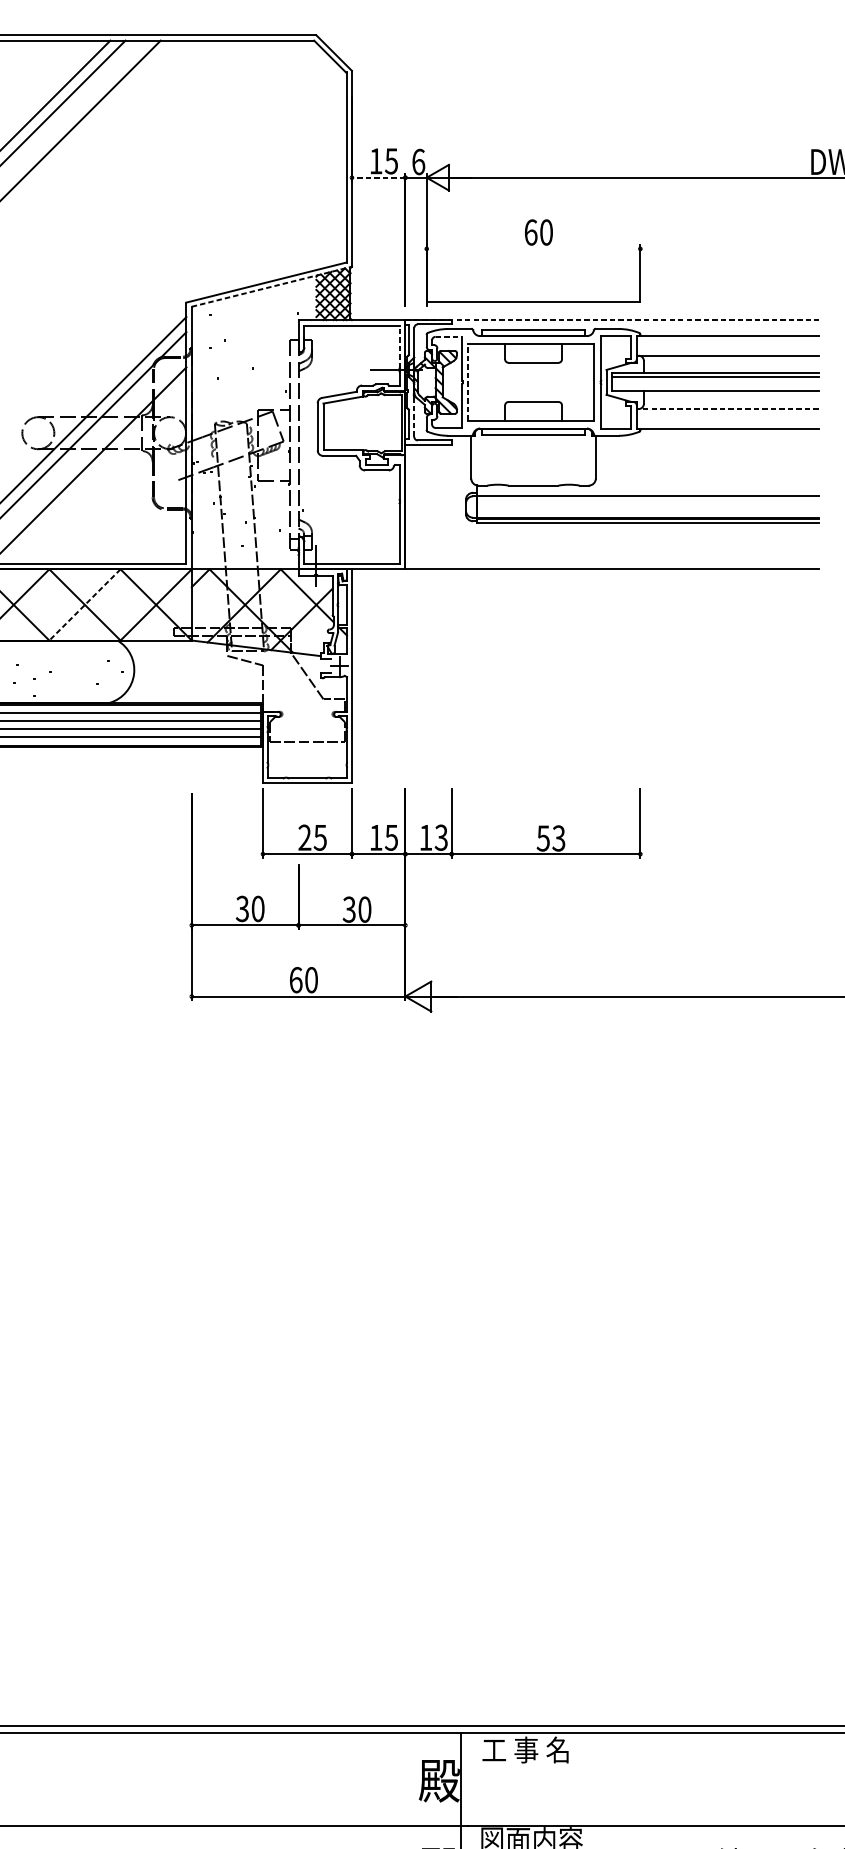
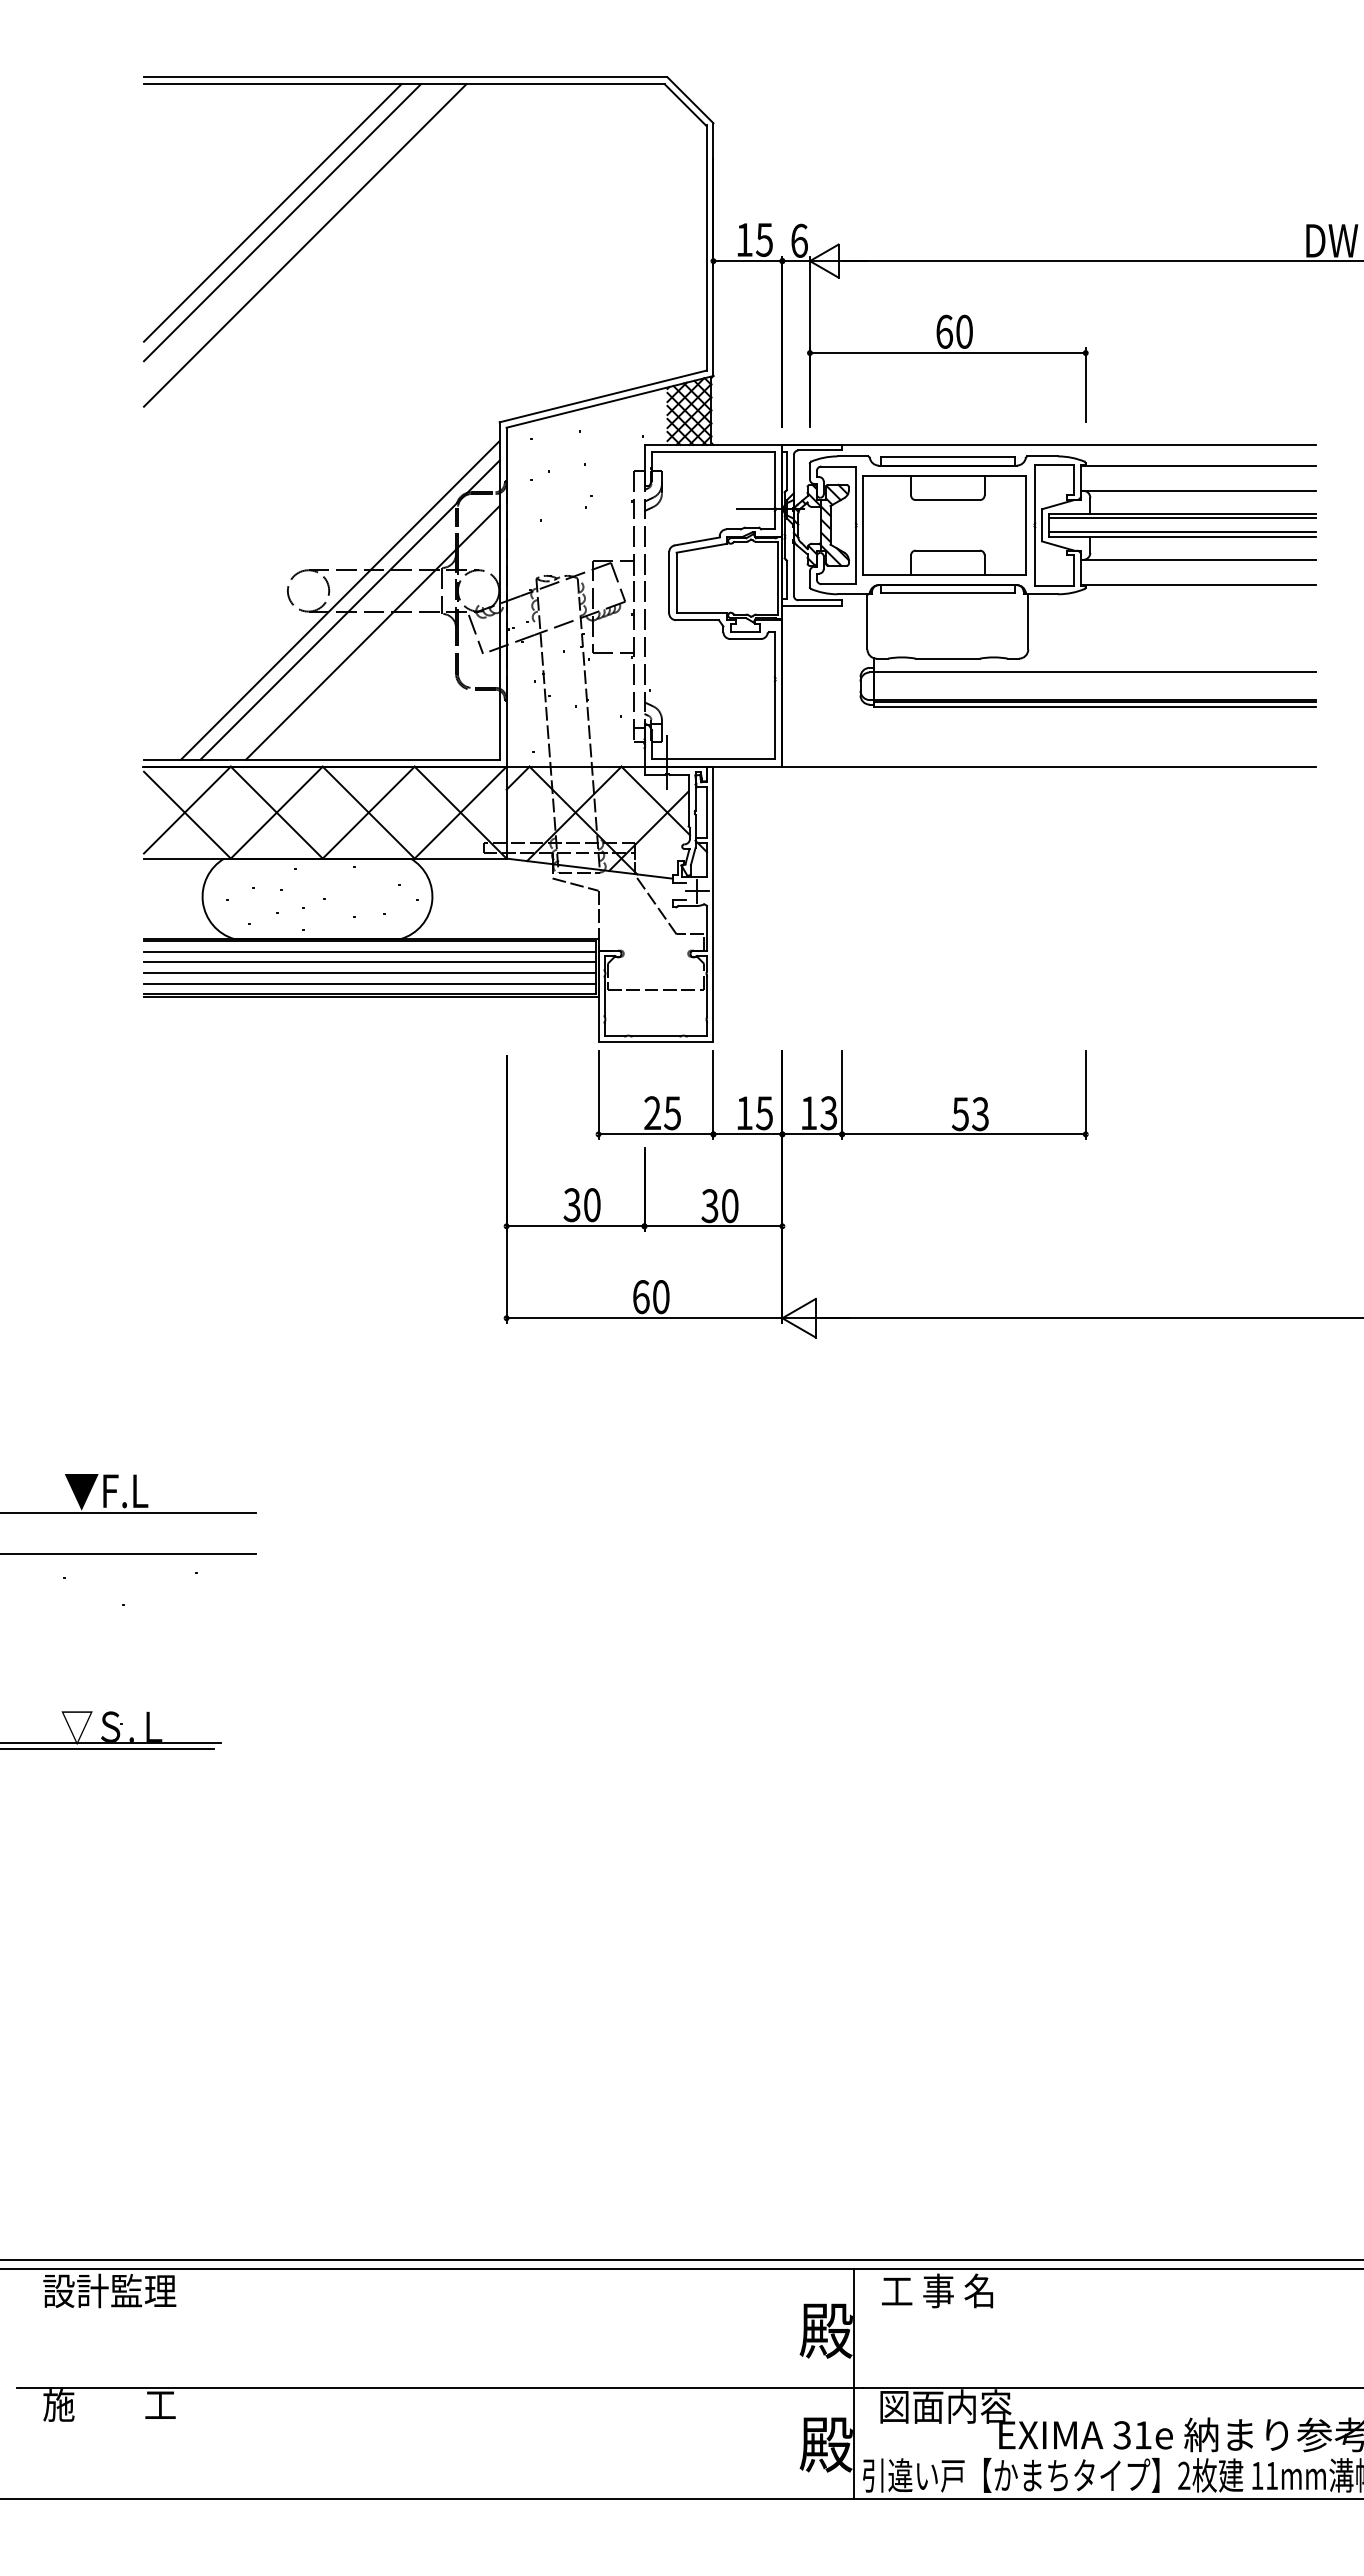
line: (378, 178) -> (747, 261), dashed -> solid
line: (272, 286) -> (610, 401), dashed -> solid
line: (533, 302) -> (947, 353), moved
line: (612, 319) -> (1049, 444), dashed -> solid
line: (449, 336) -> (839, 466), dashed -> solid
line: (399, 346) -> (774, 479), dashed -> solid
line: (467, 382) -> (862, 525), dashed -> solid
line: (715, 387) -> (1182, 532), added
line: (727, 408) -> (1198, 559), dashed -> solid
line: (414, 416) -> (793, 569), dashed -> solid
line: (167, 466) -> (475, 634), added
line: (84, 604) -> (368, 812), dashed -> solid

